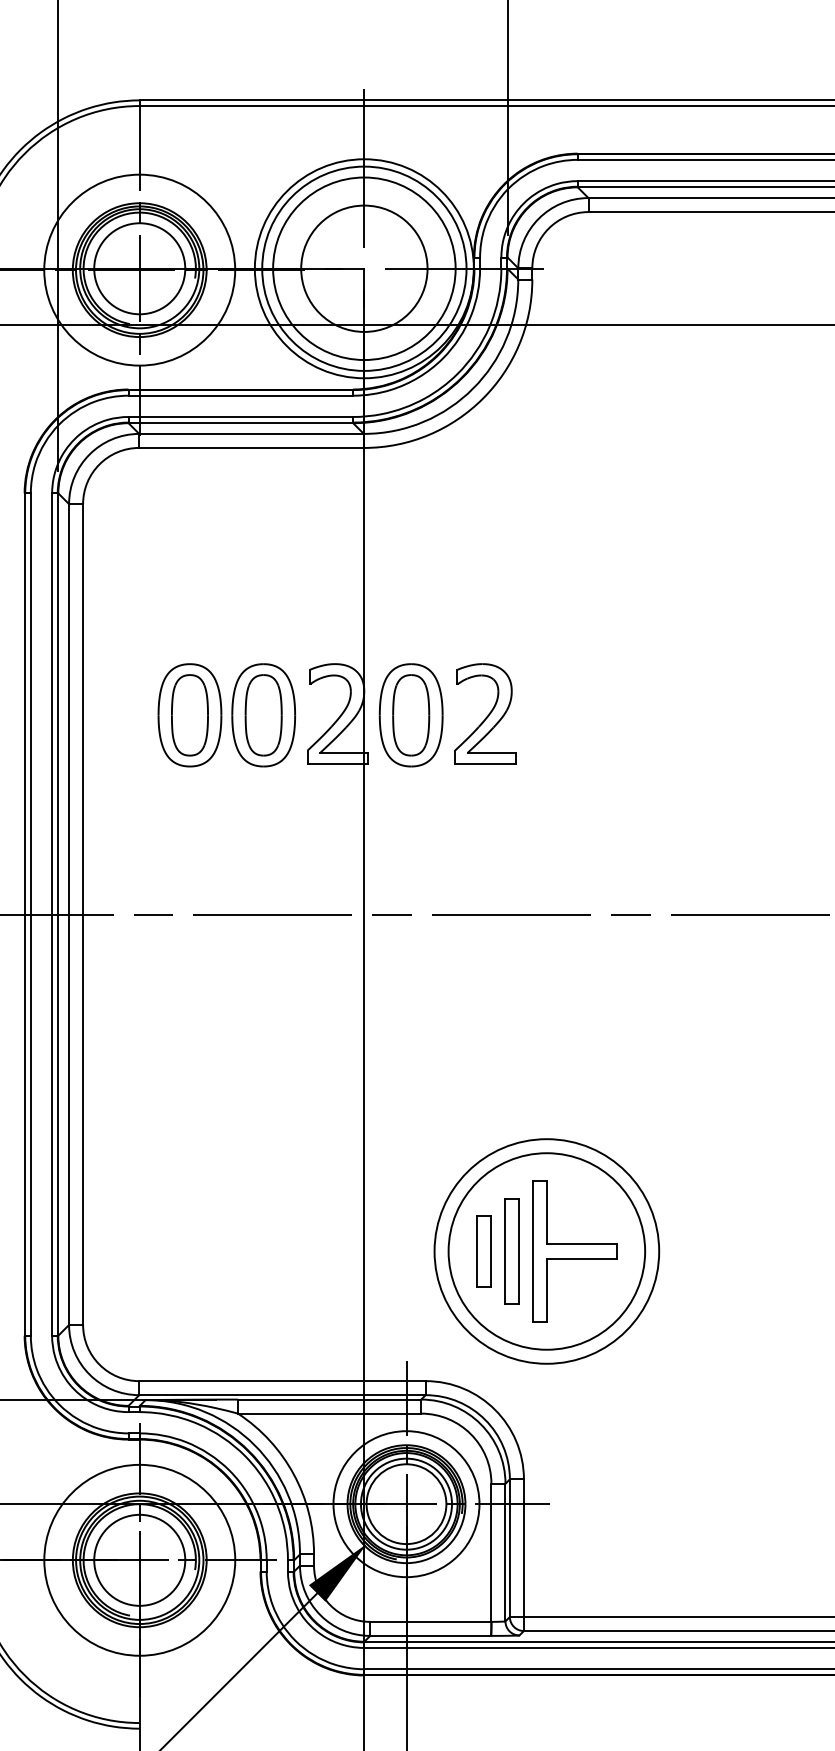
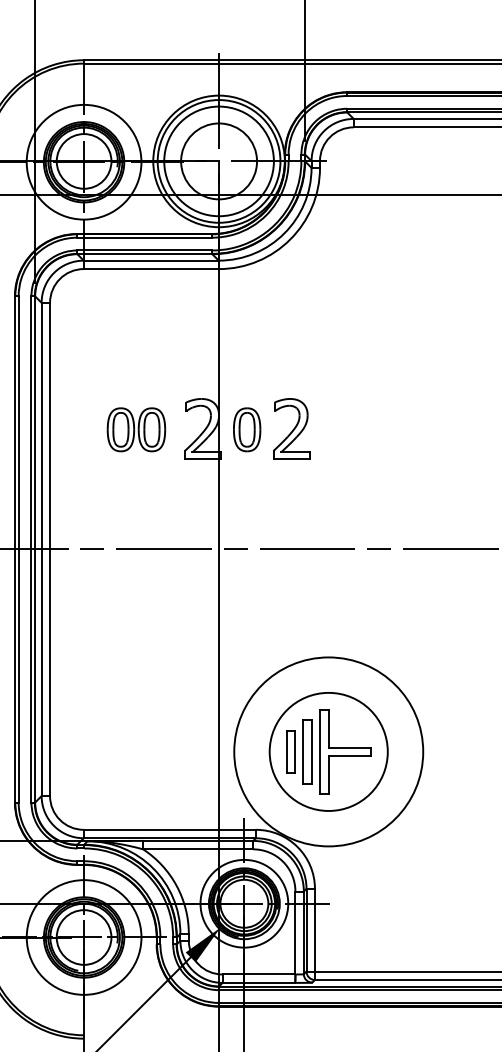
part: (226, 714) -> (136, 429), size x0.7
part: (410, 714) -> (246, 429), size x0.7
circle: (546, 1250) -> (328, 751), size x1.4

